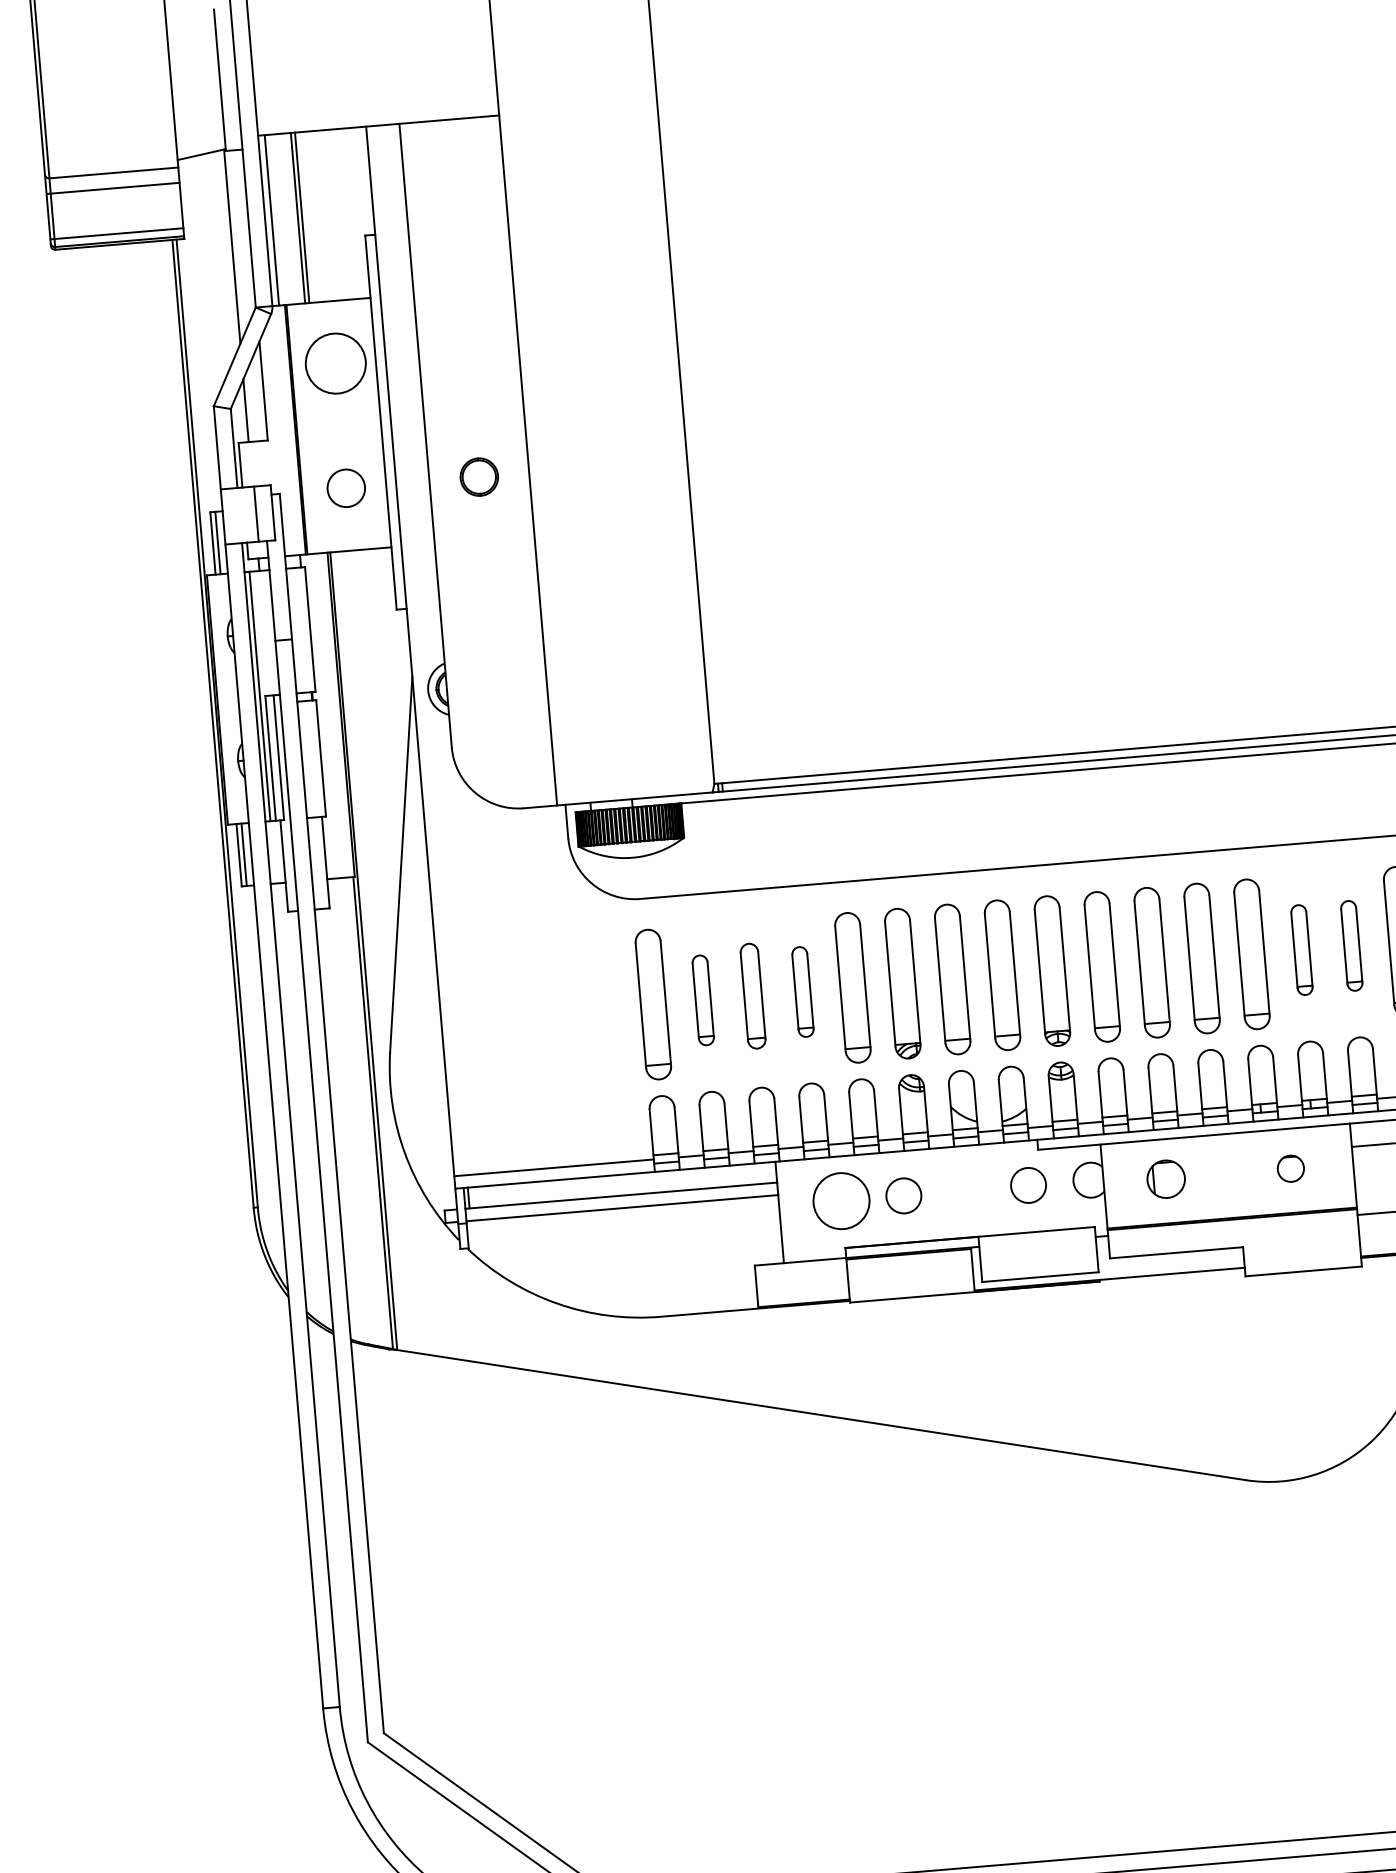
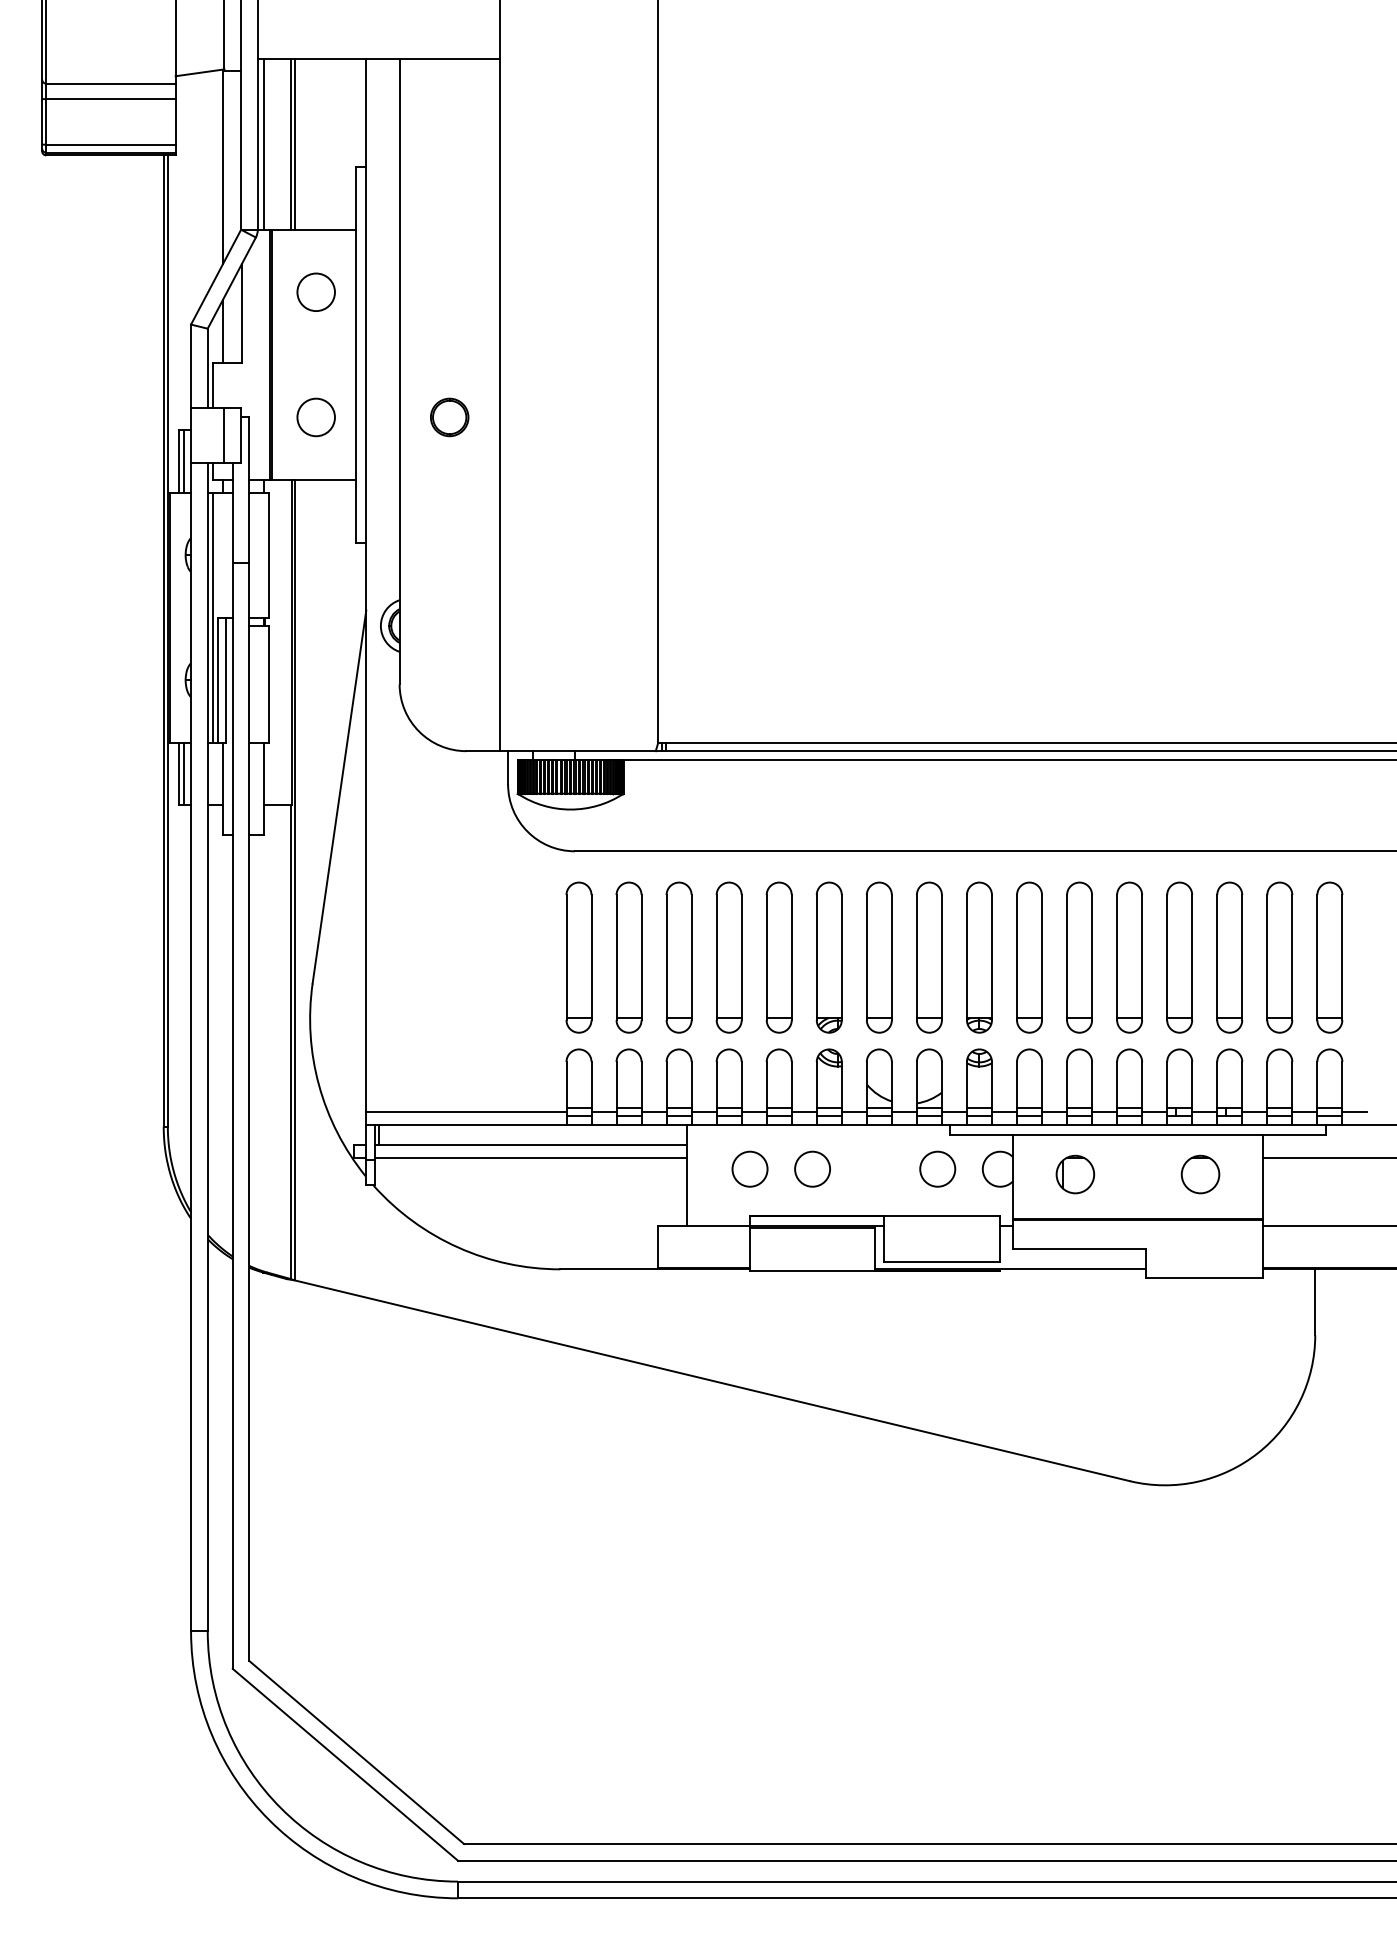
circle: (335, 363) -> (315, 292), size x0.62
part: (1351, 945) -> (1279, 957), size x1.67
part: (1301, 950) -> (1229, 957), size x1.67
part: (802, 991) -> (728, 957), size x1.67
part: (752, 996) -> (678, 957), size x1.43
part: (702, 1000) -> (628, 957), size x1.67
part: (1290, 1168) -> (1200, 1174), size x1.43
circle: (840, 1200) -> (749, 1168), size x0.62

